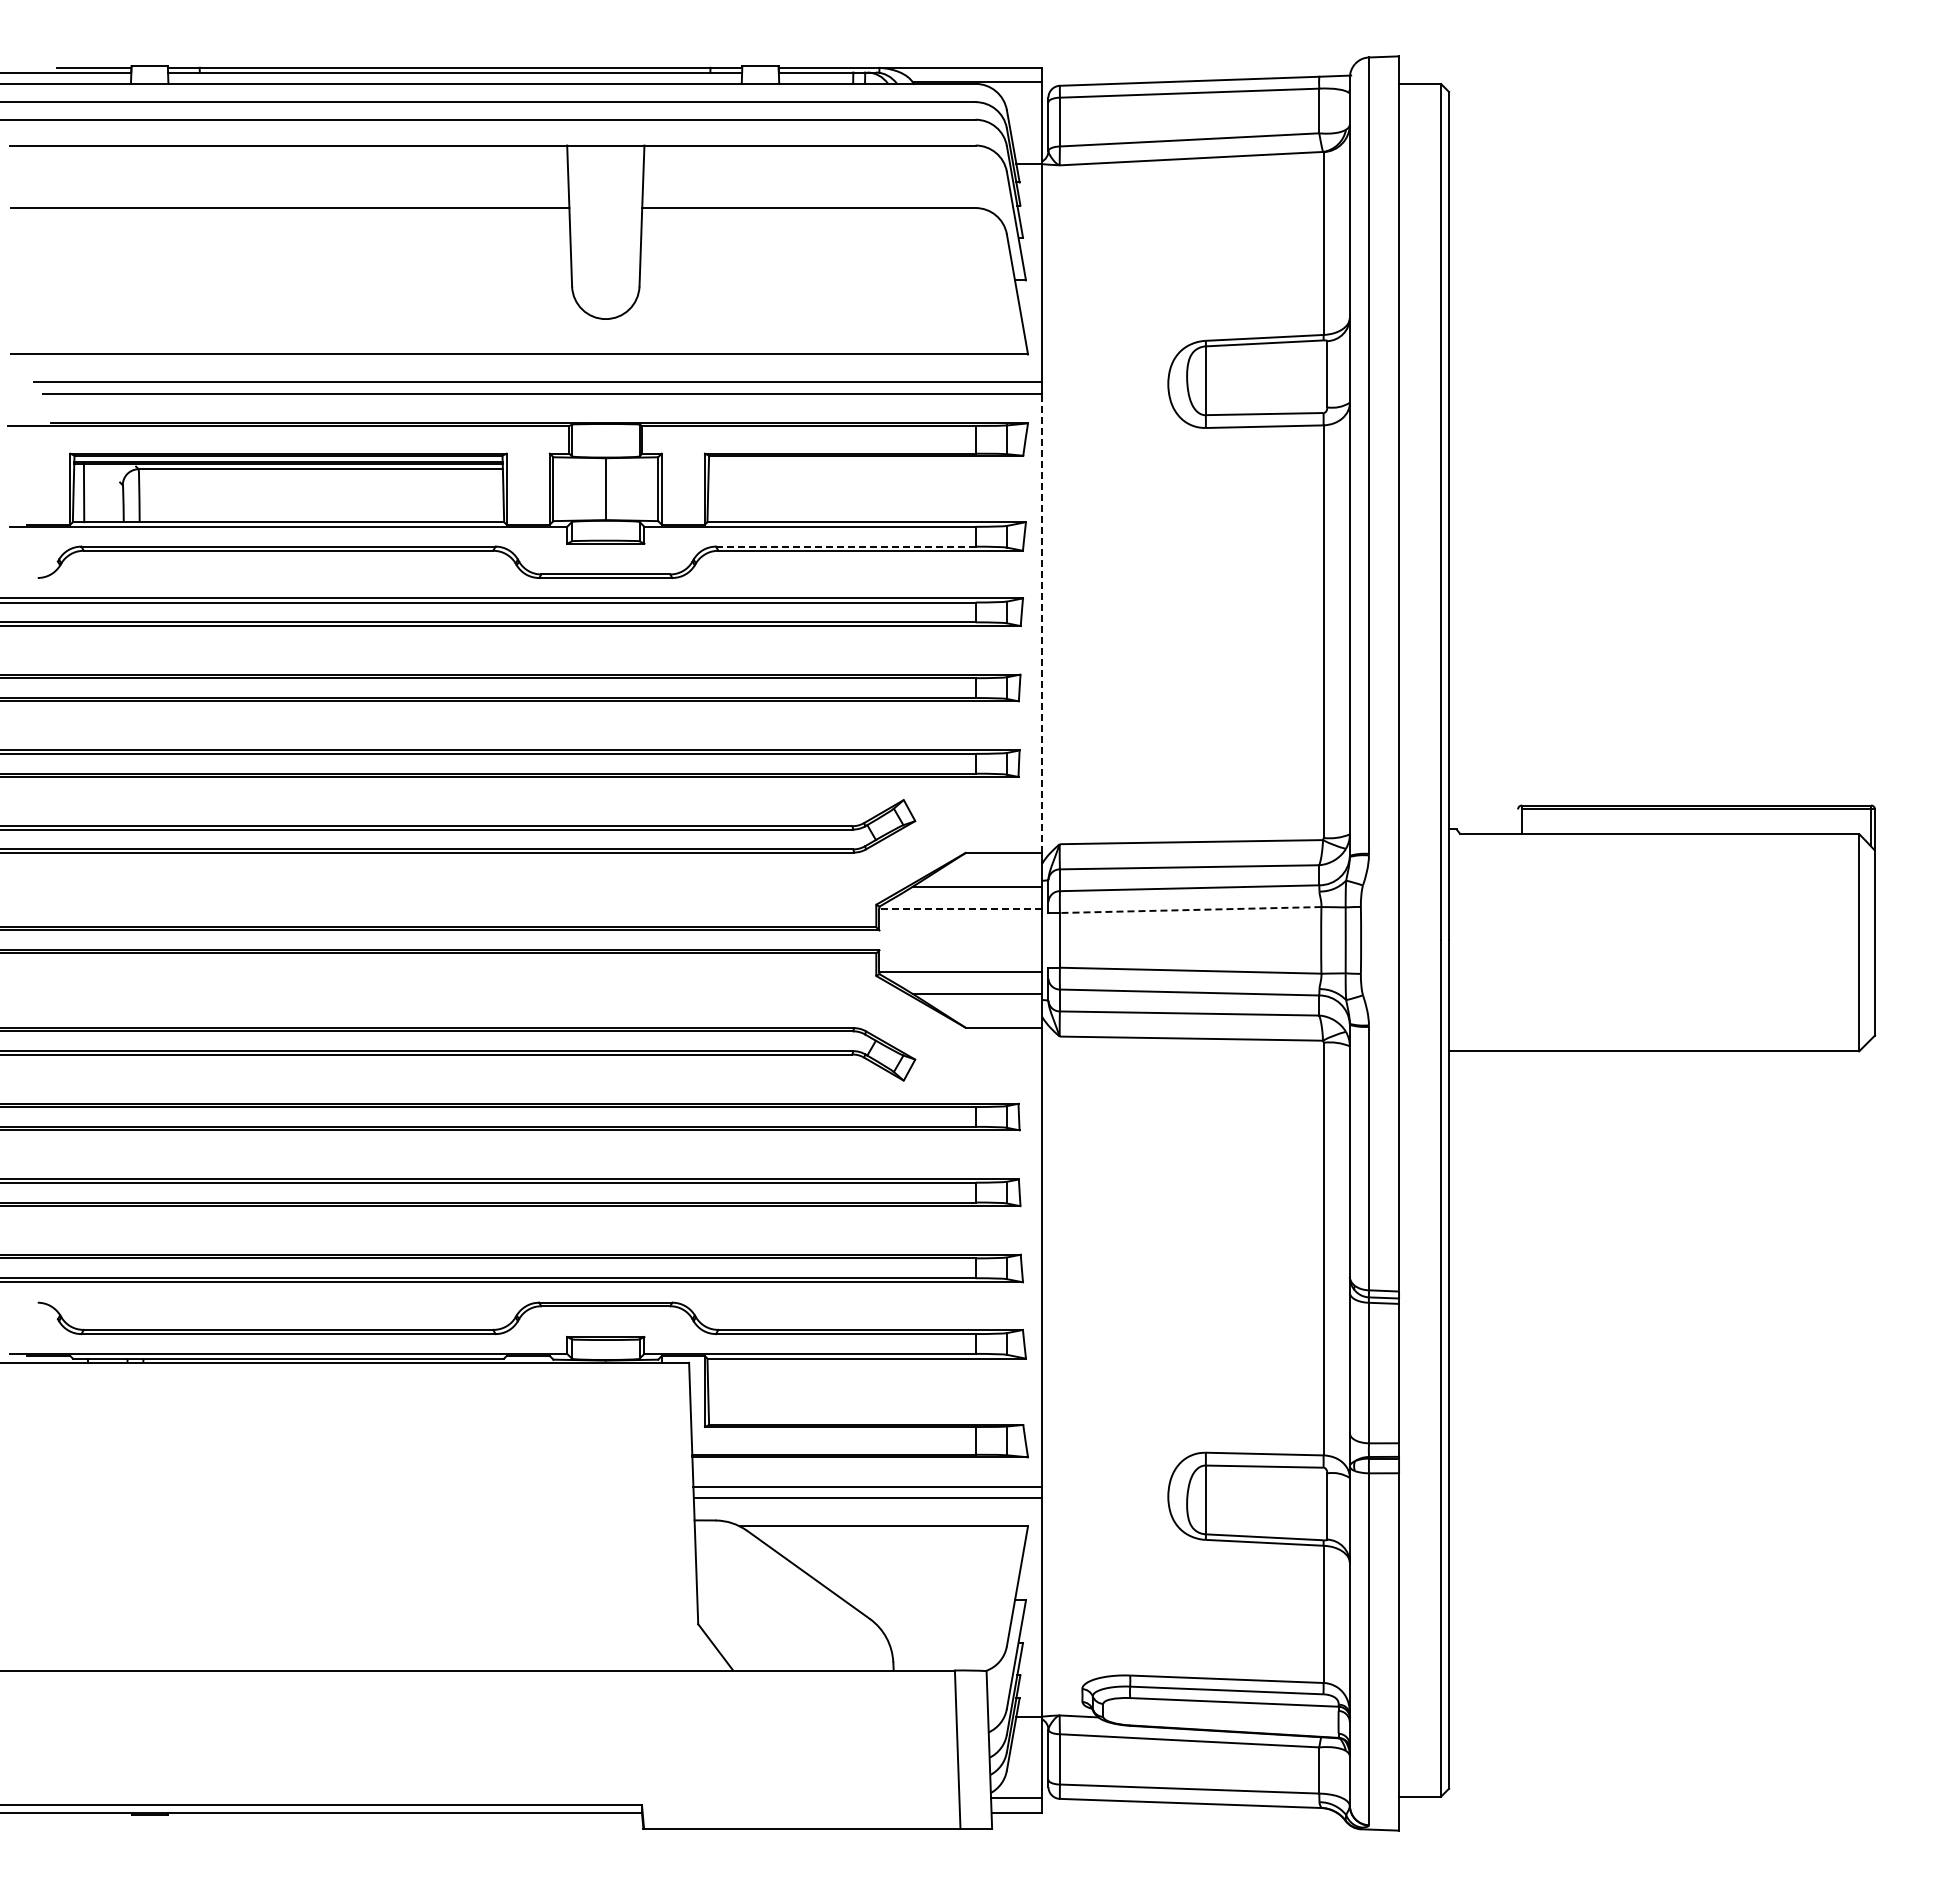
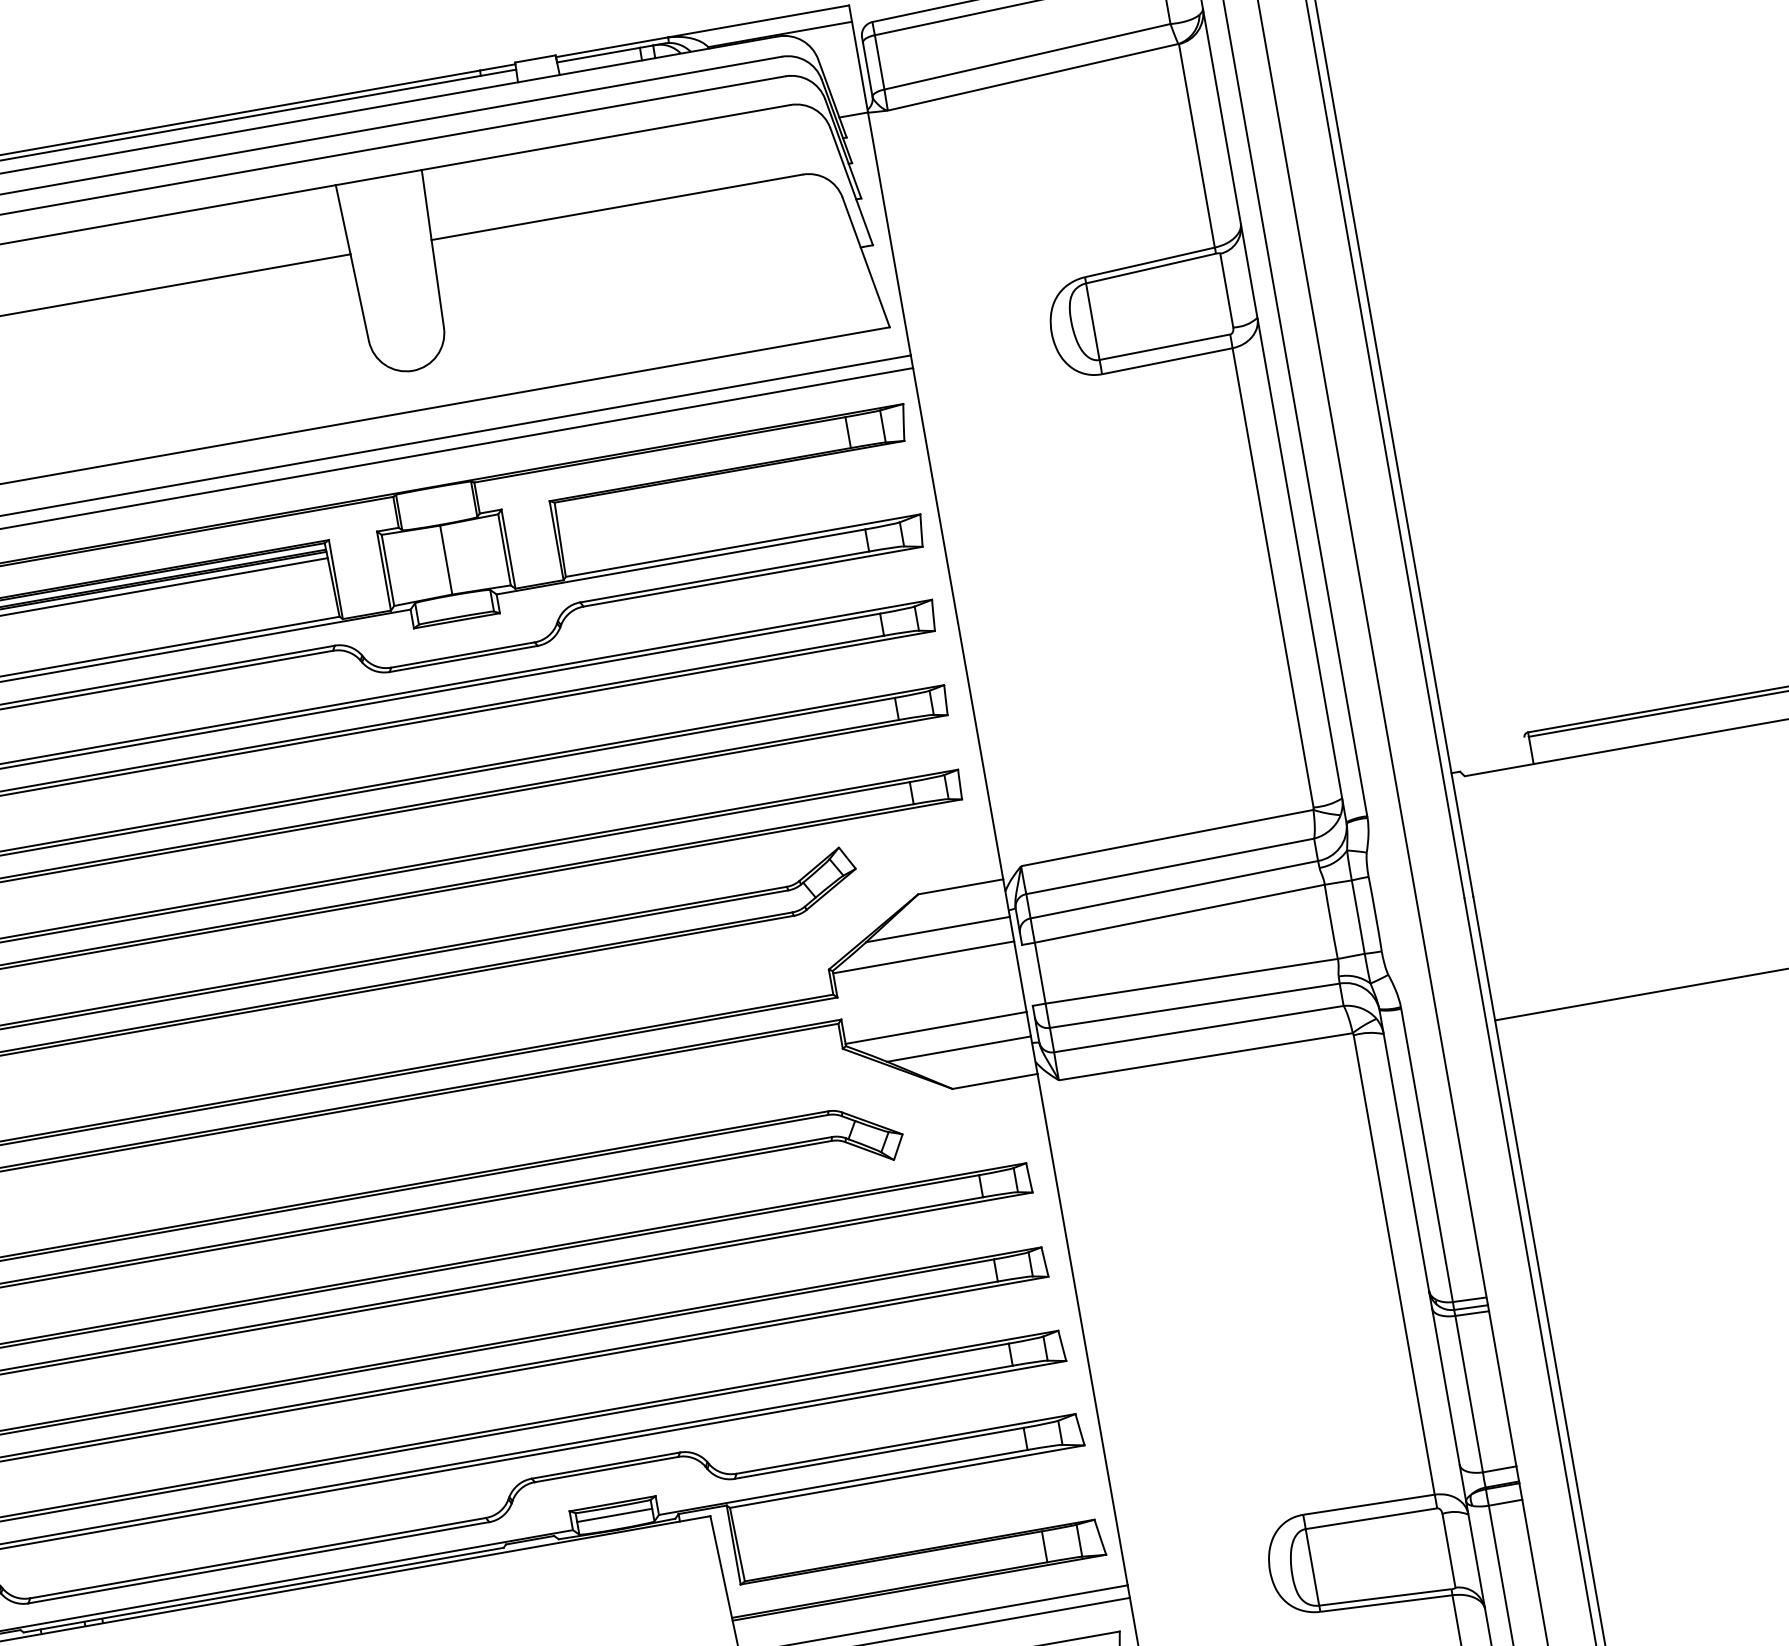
line: (845, 546) -> (724, 576), dashed -> solid
line: (1042, 623) -> (958, 623), dashed -> solid
line: (960, 908) -> (923, 957), dashed -> solid
line: (1190, 910) -> (1179, 914), dashed -> solid
line: (605, 1347) -> (614, 1515), added

